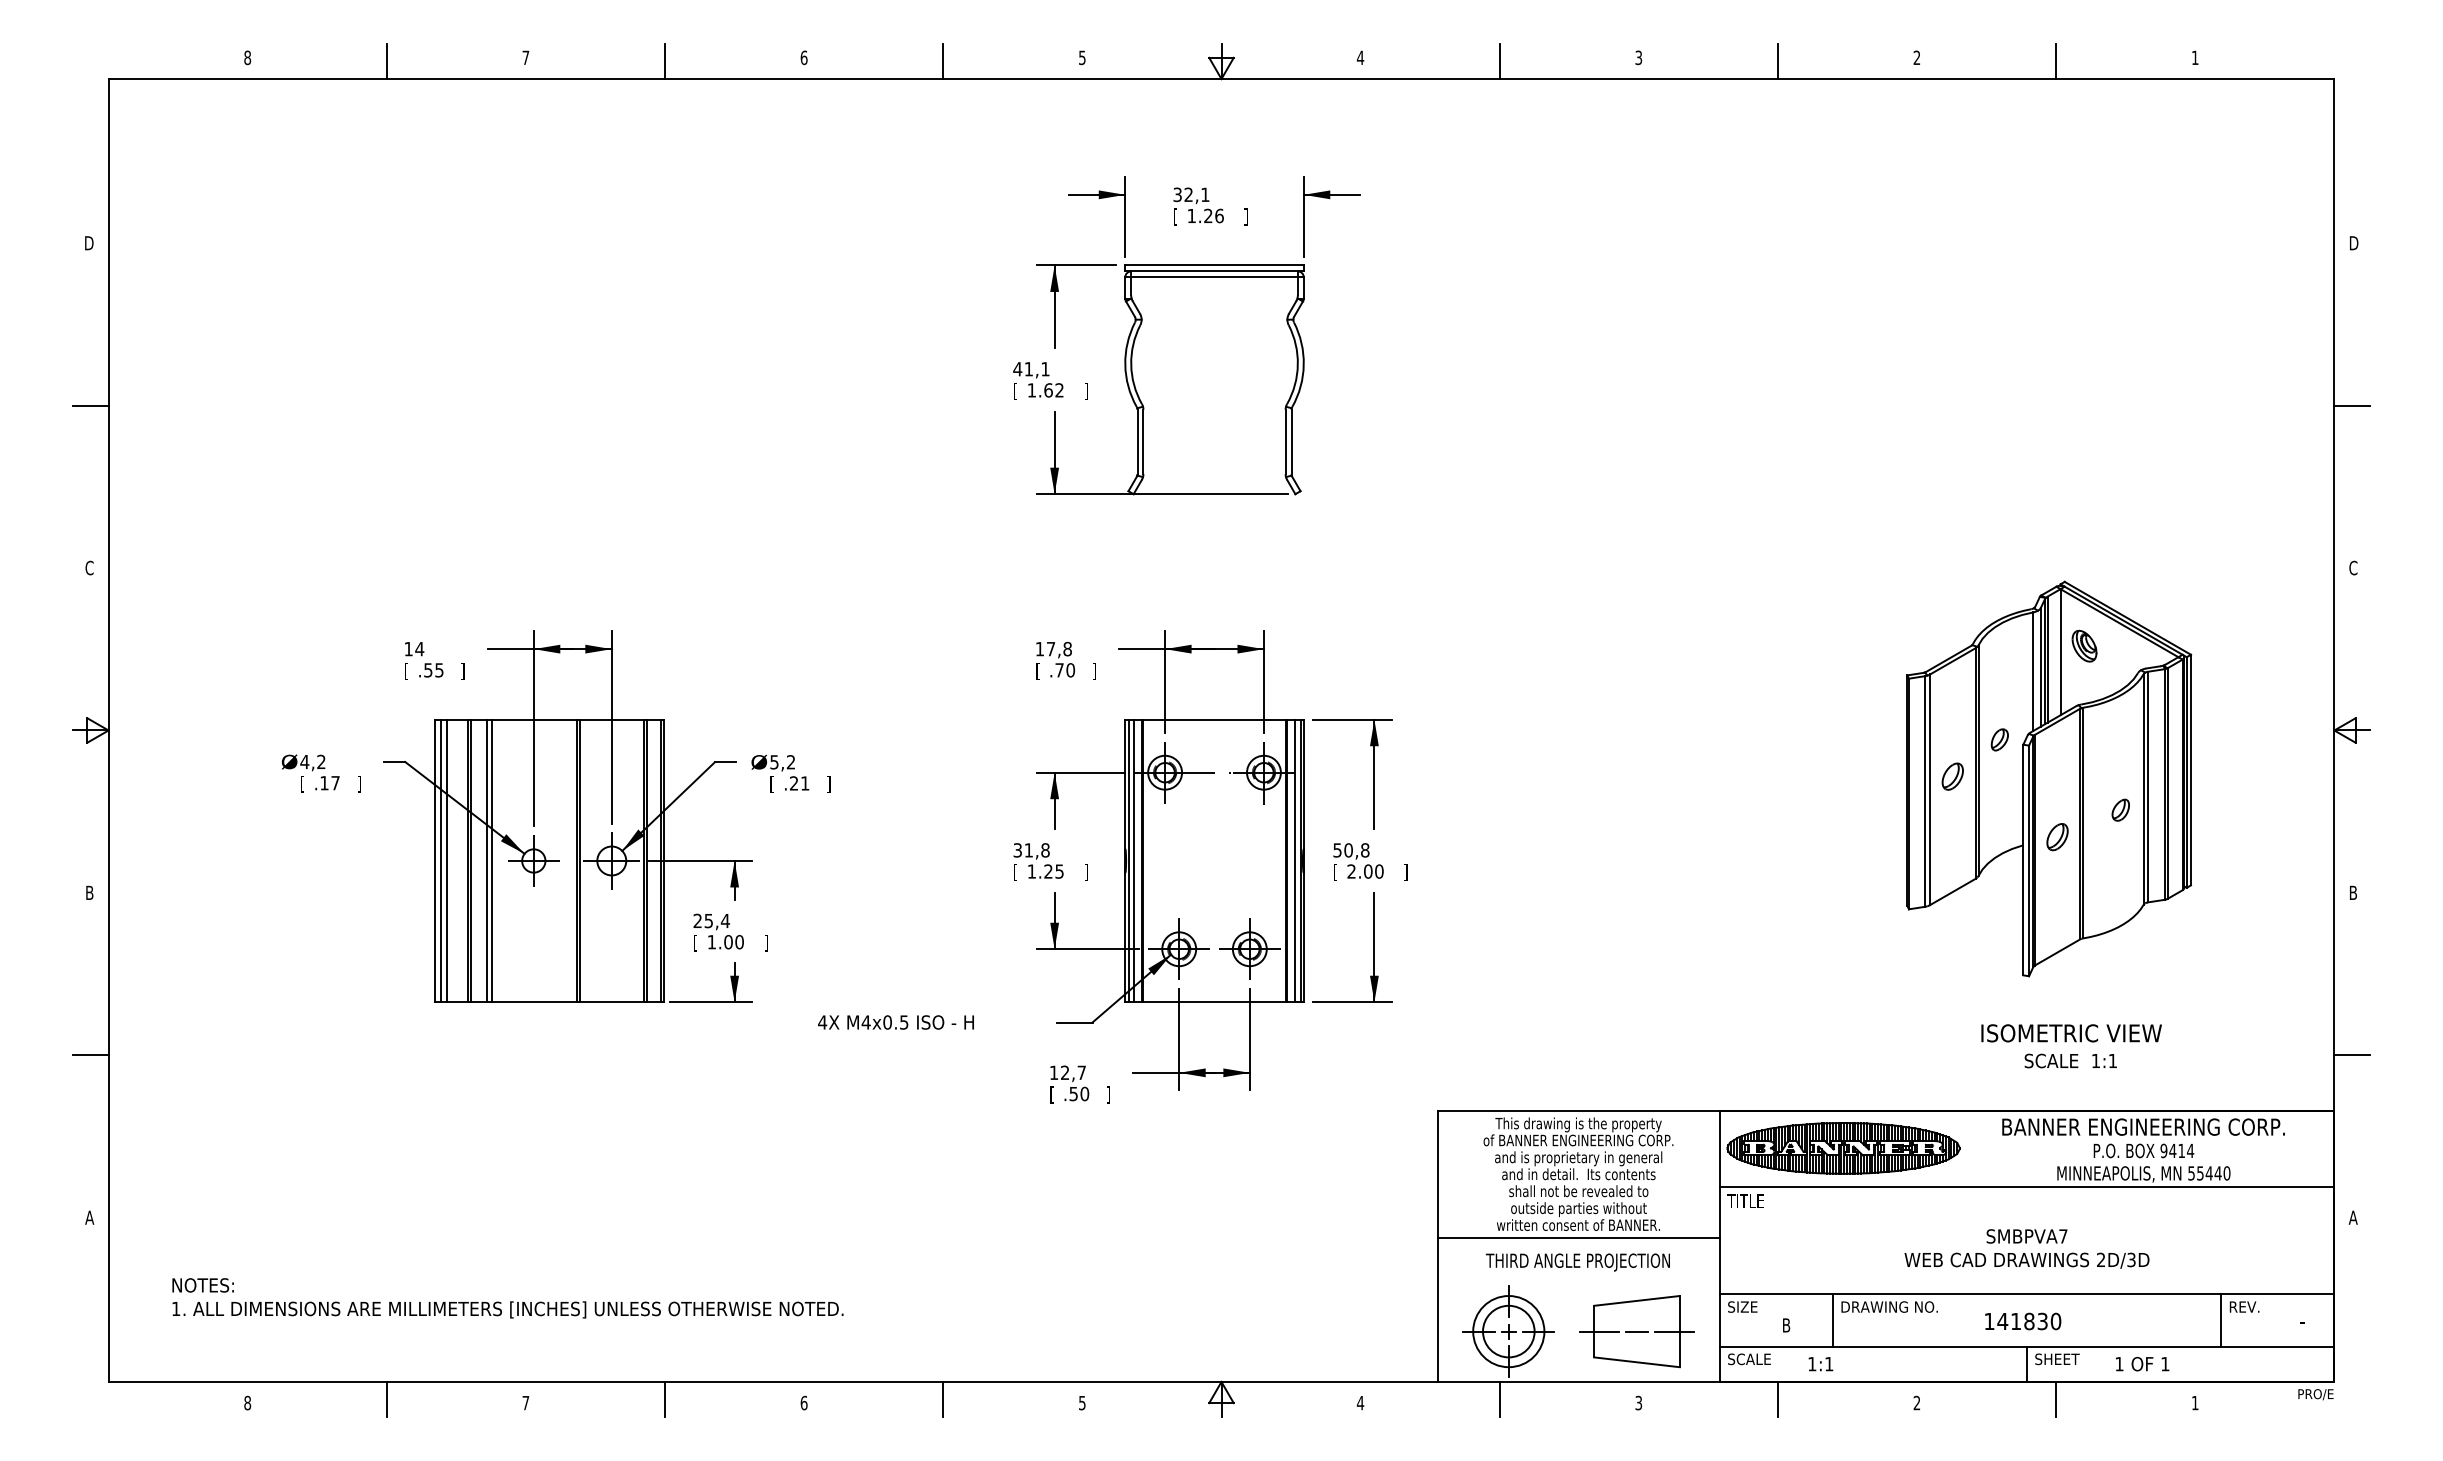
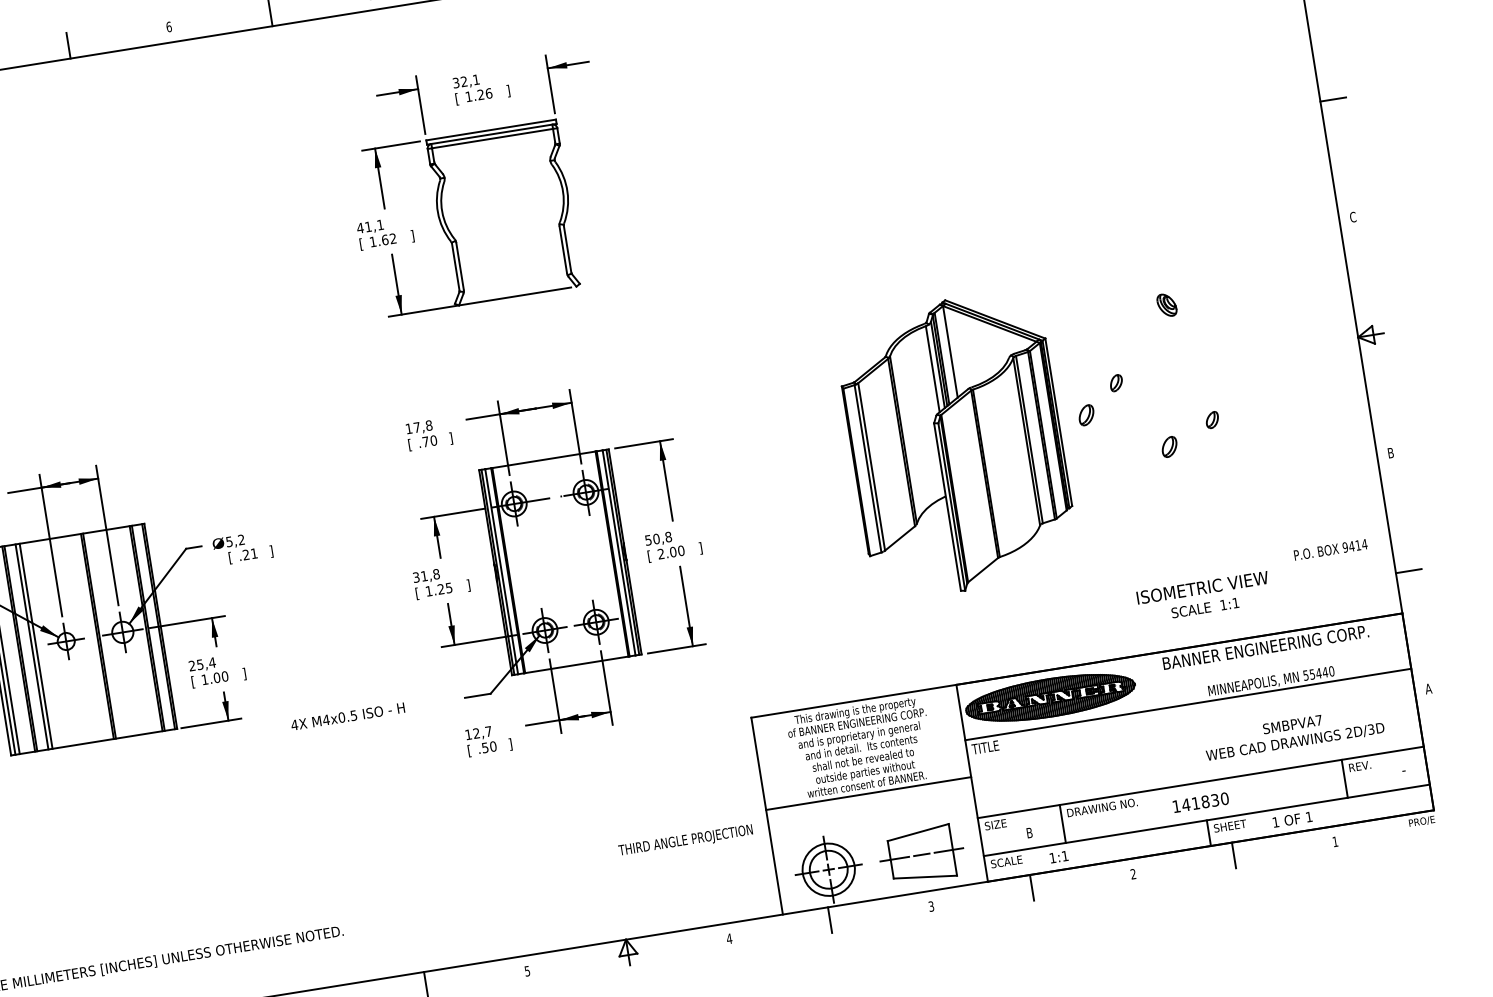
part: (2049, 778) -> (957, 444), moved
text: (2143, 1150) -> (1330, 549), moved
text: (2026, 1248) -> (1293, 733), moved
text: (1577, 1262) -> (685, 841), moved

